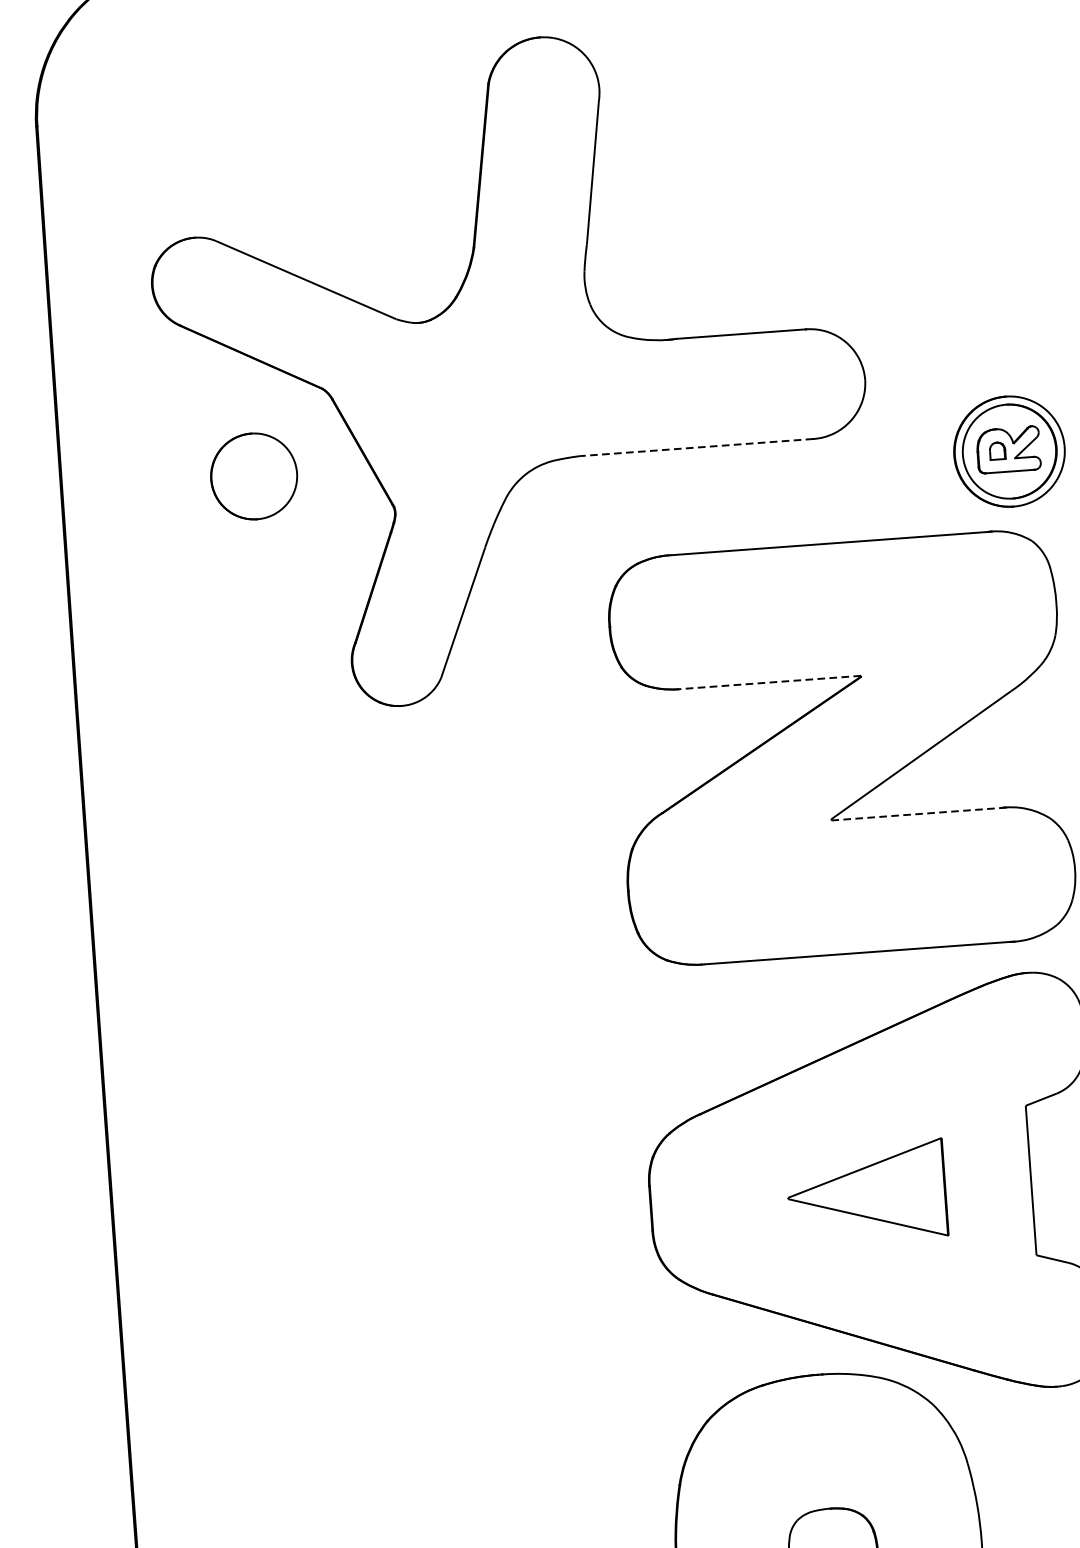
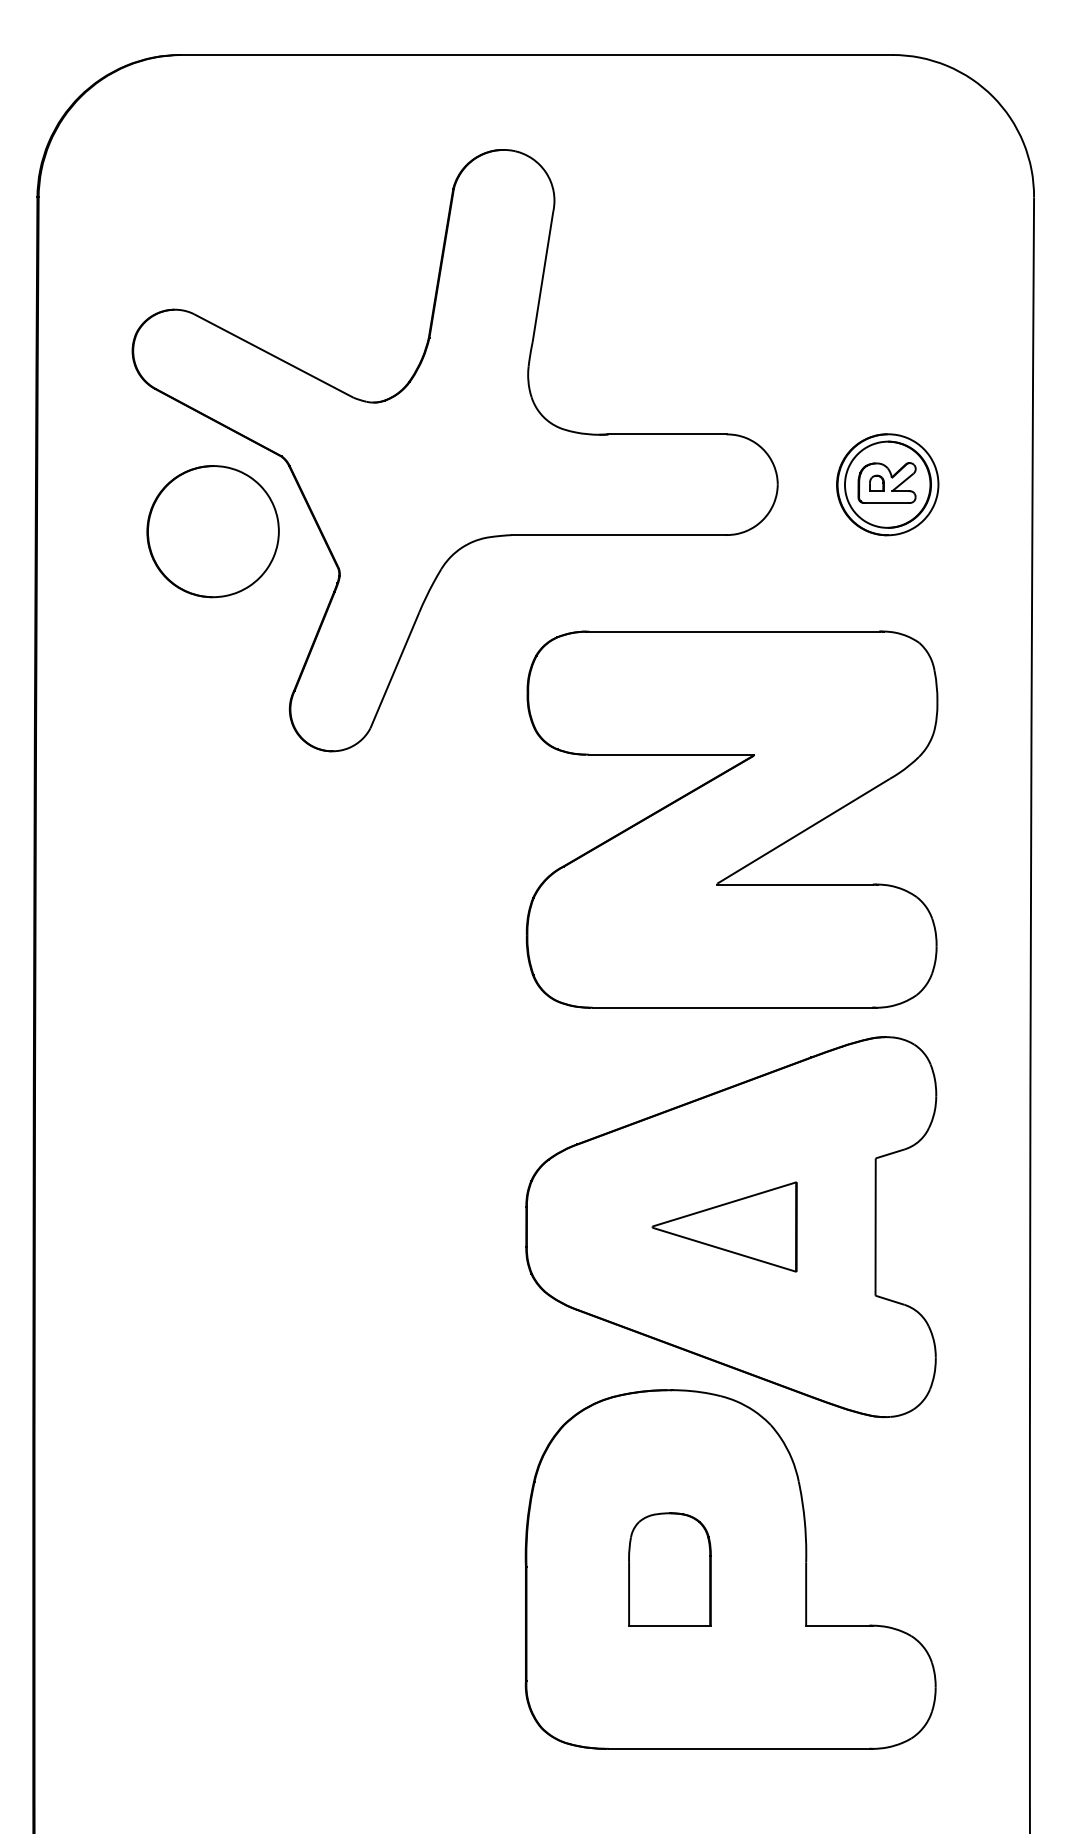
line: (695, 448) -> (618, 535), dashed -> solid
part: (1009, 451) -> (887, 484), moved
part: (253, 476) -> (212, 531), size x1.67
line: (771, 682) -> (671, 754), dashed -> solid
line: (916, 813) -> (795, 884), dashed -> solid

